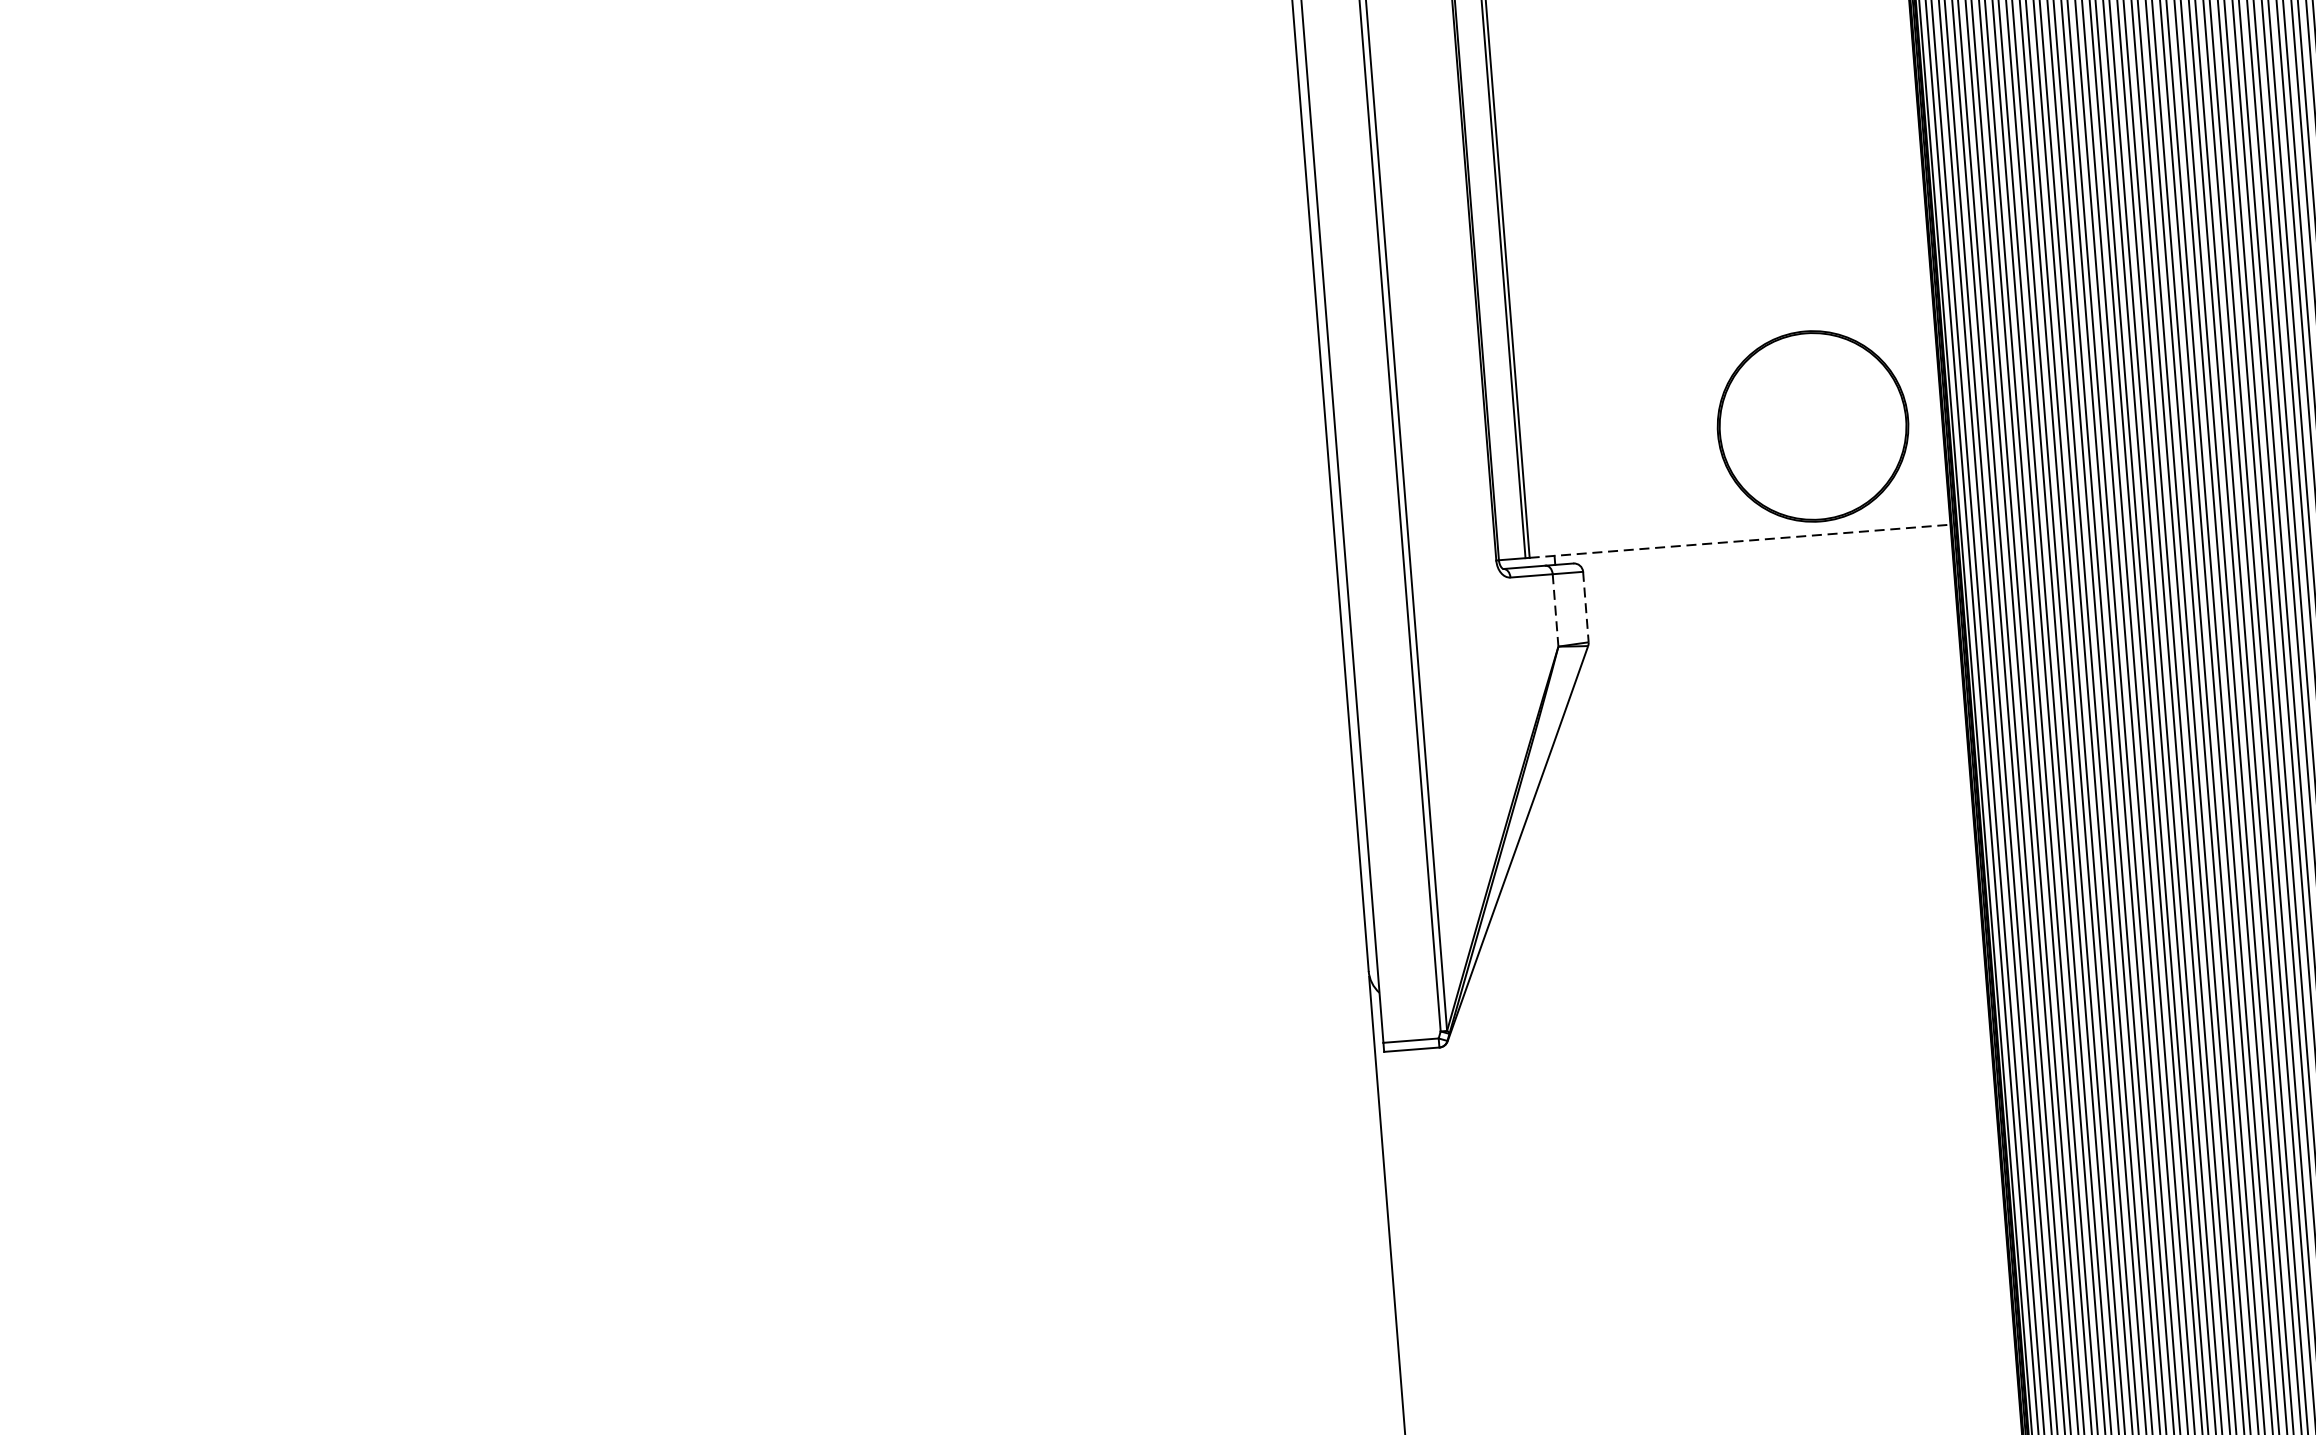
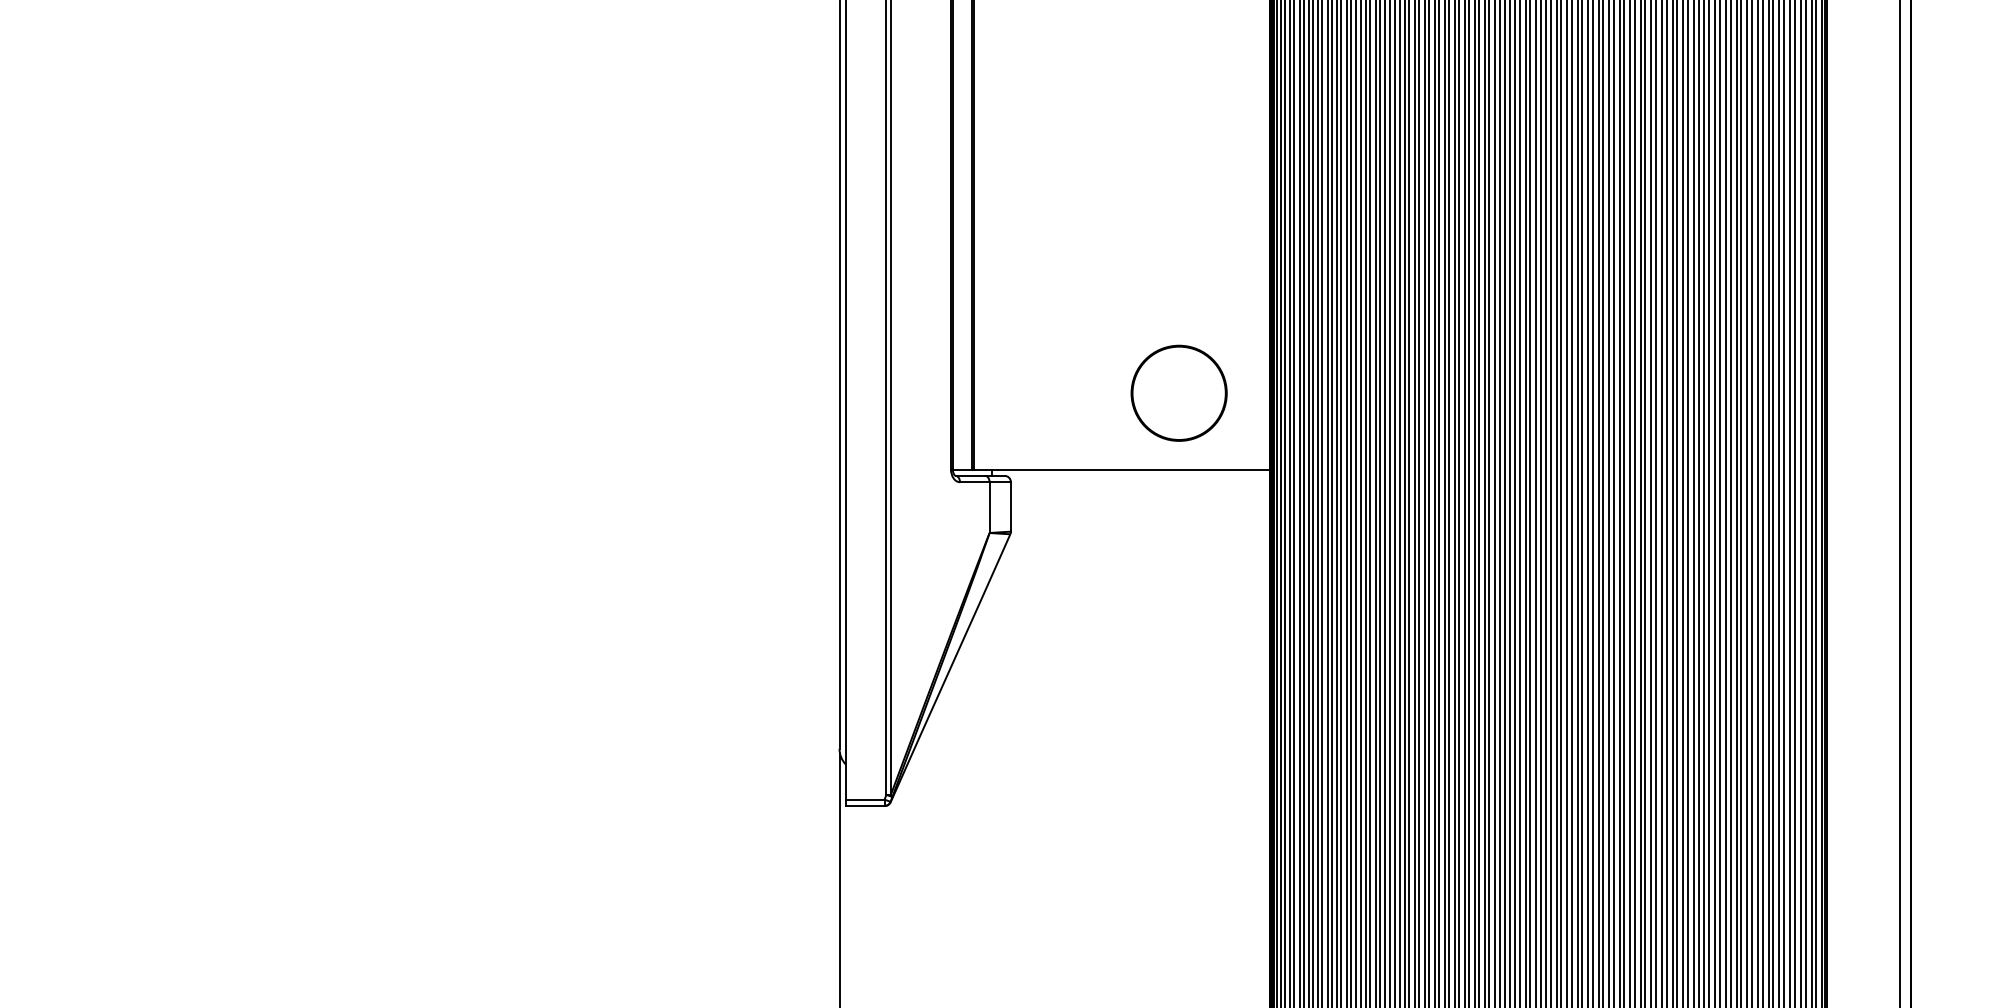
circle: (1811, 425) -> (1178, 392), size x0.71
line: (1740, 541) -> (1122, 469), dashed -> solid
line: (1585, 606) -> (1010, 506), dashed -> solid
line: (1555, 611) -> (989, 508), dashed -> solid

